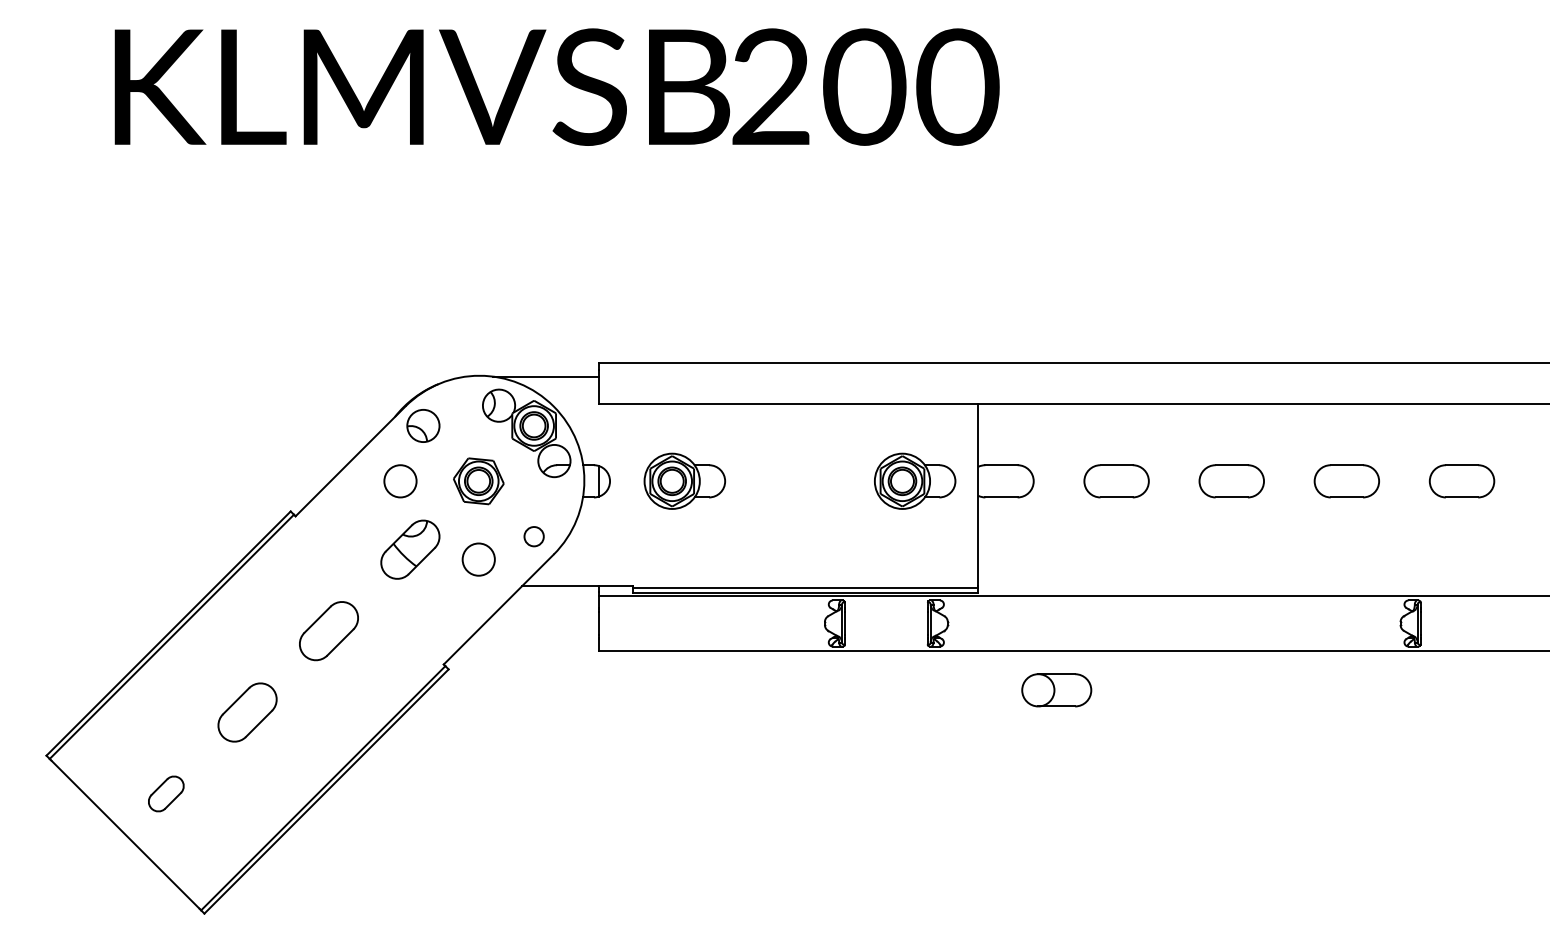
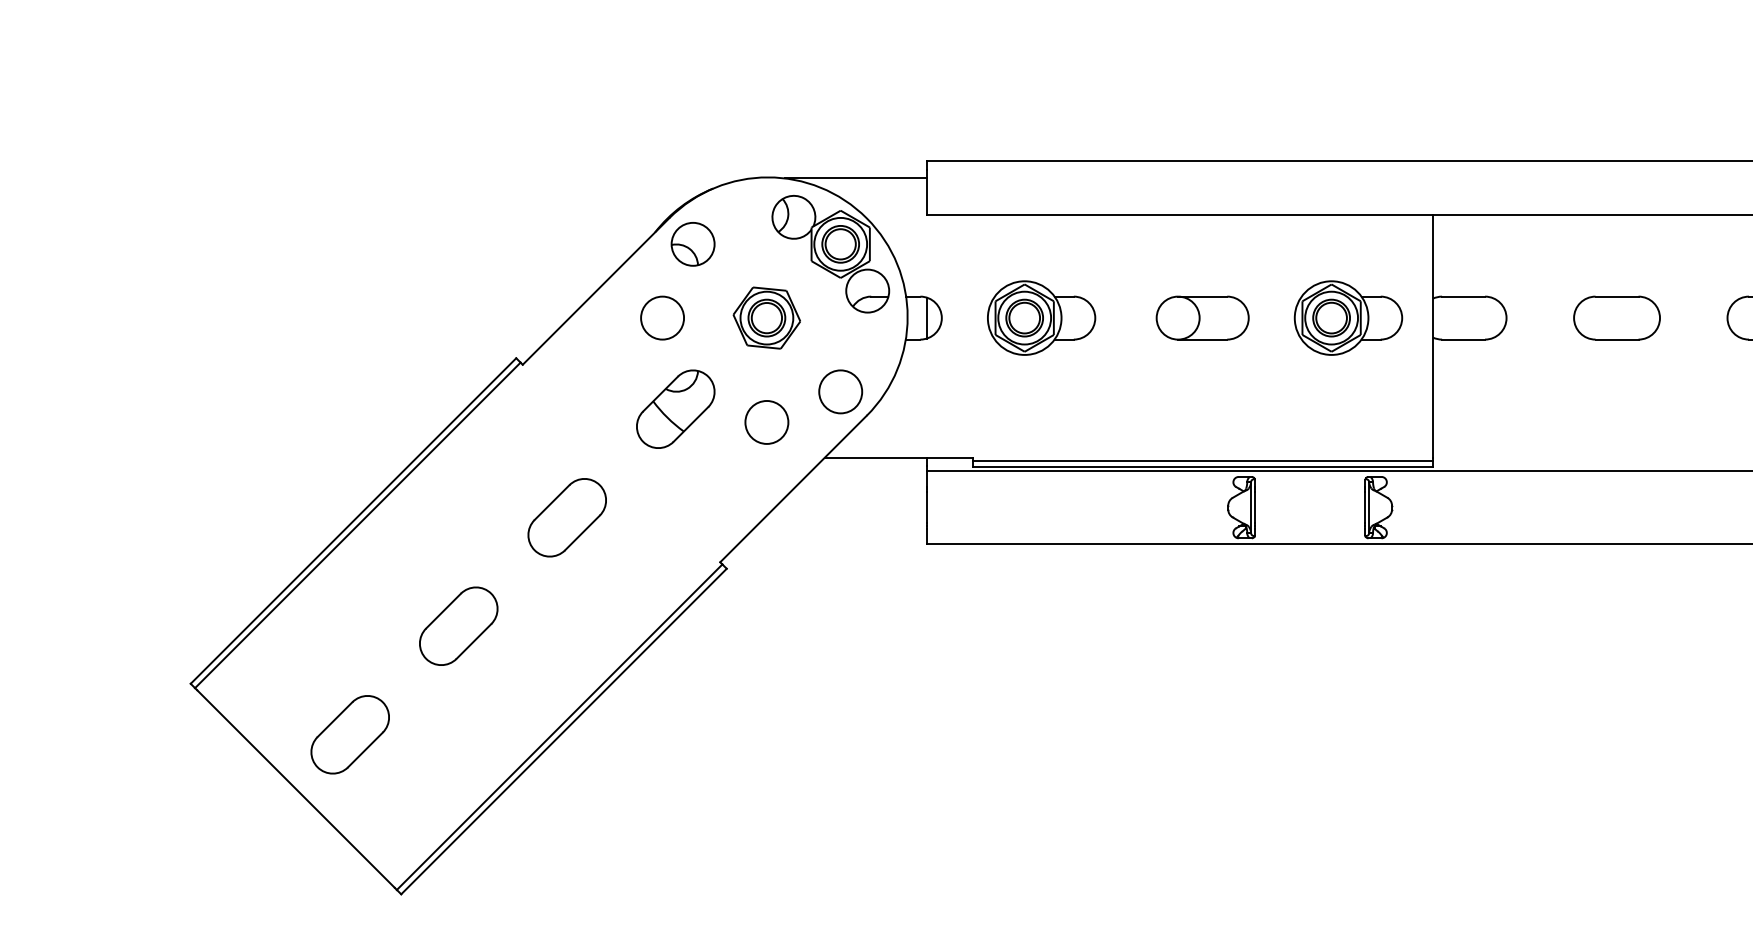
circle: (534, 536) -> (841, 391), size x1.67
part: (1056, 690) -> (1202, 318), moved
part: (166, 793) -> (350, 734), size x1.67

